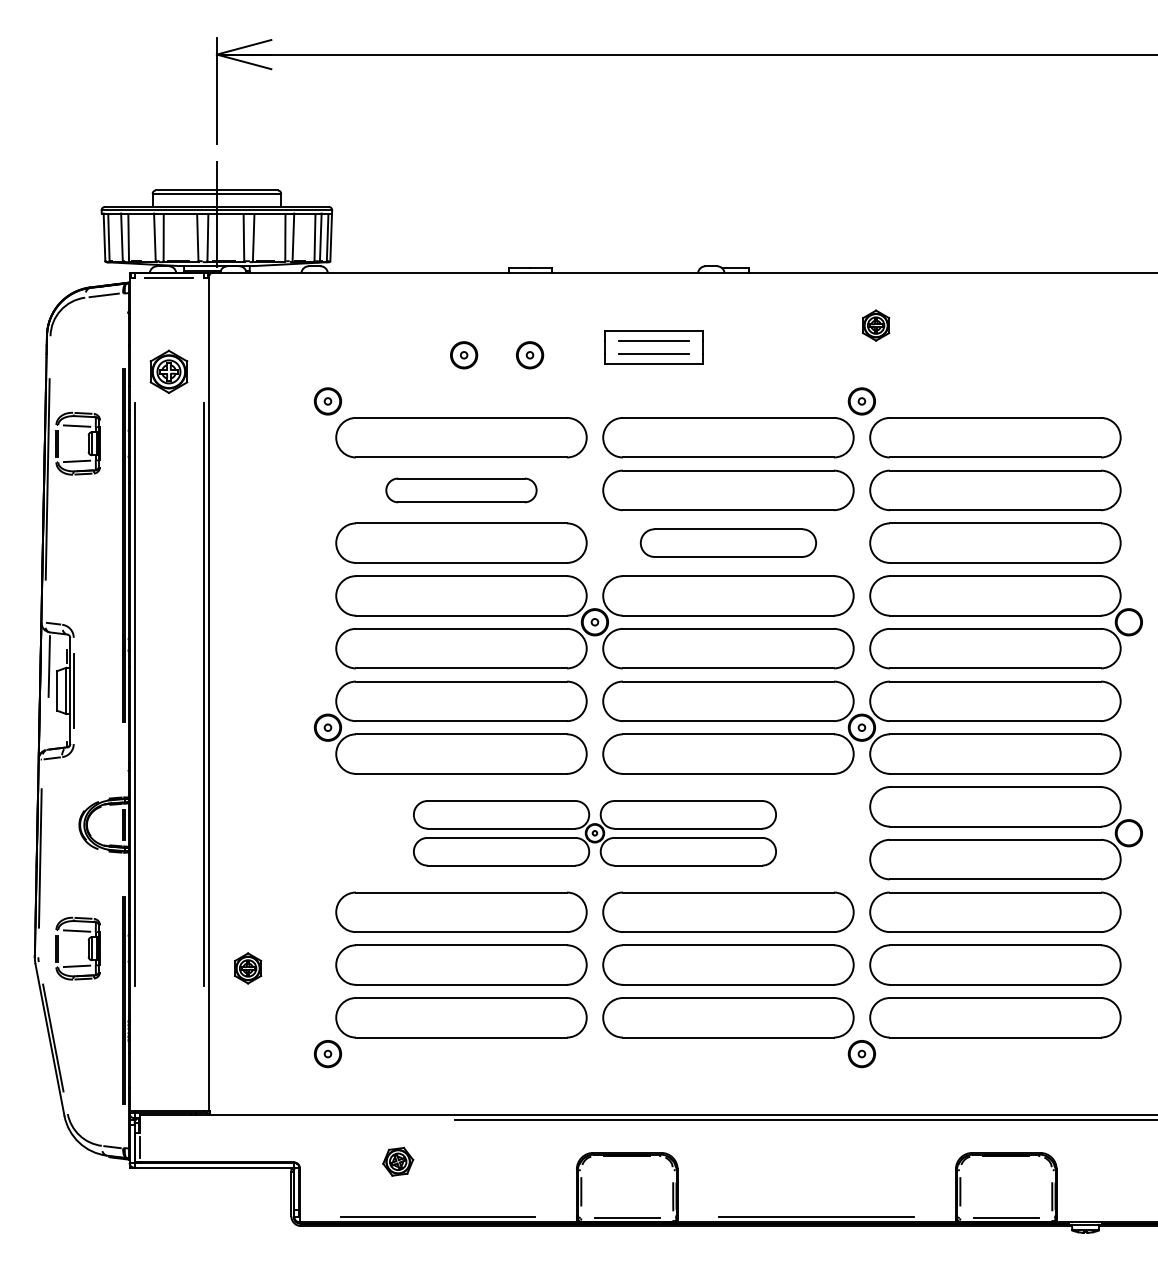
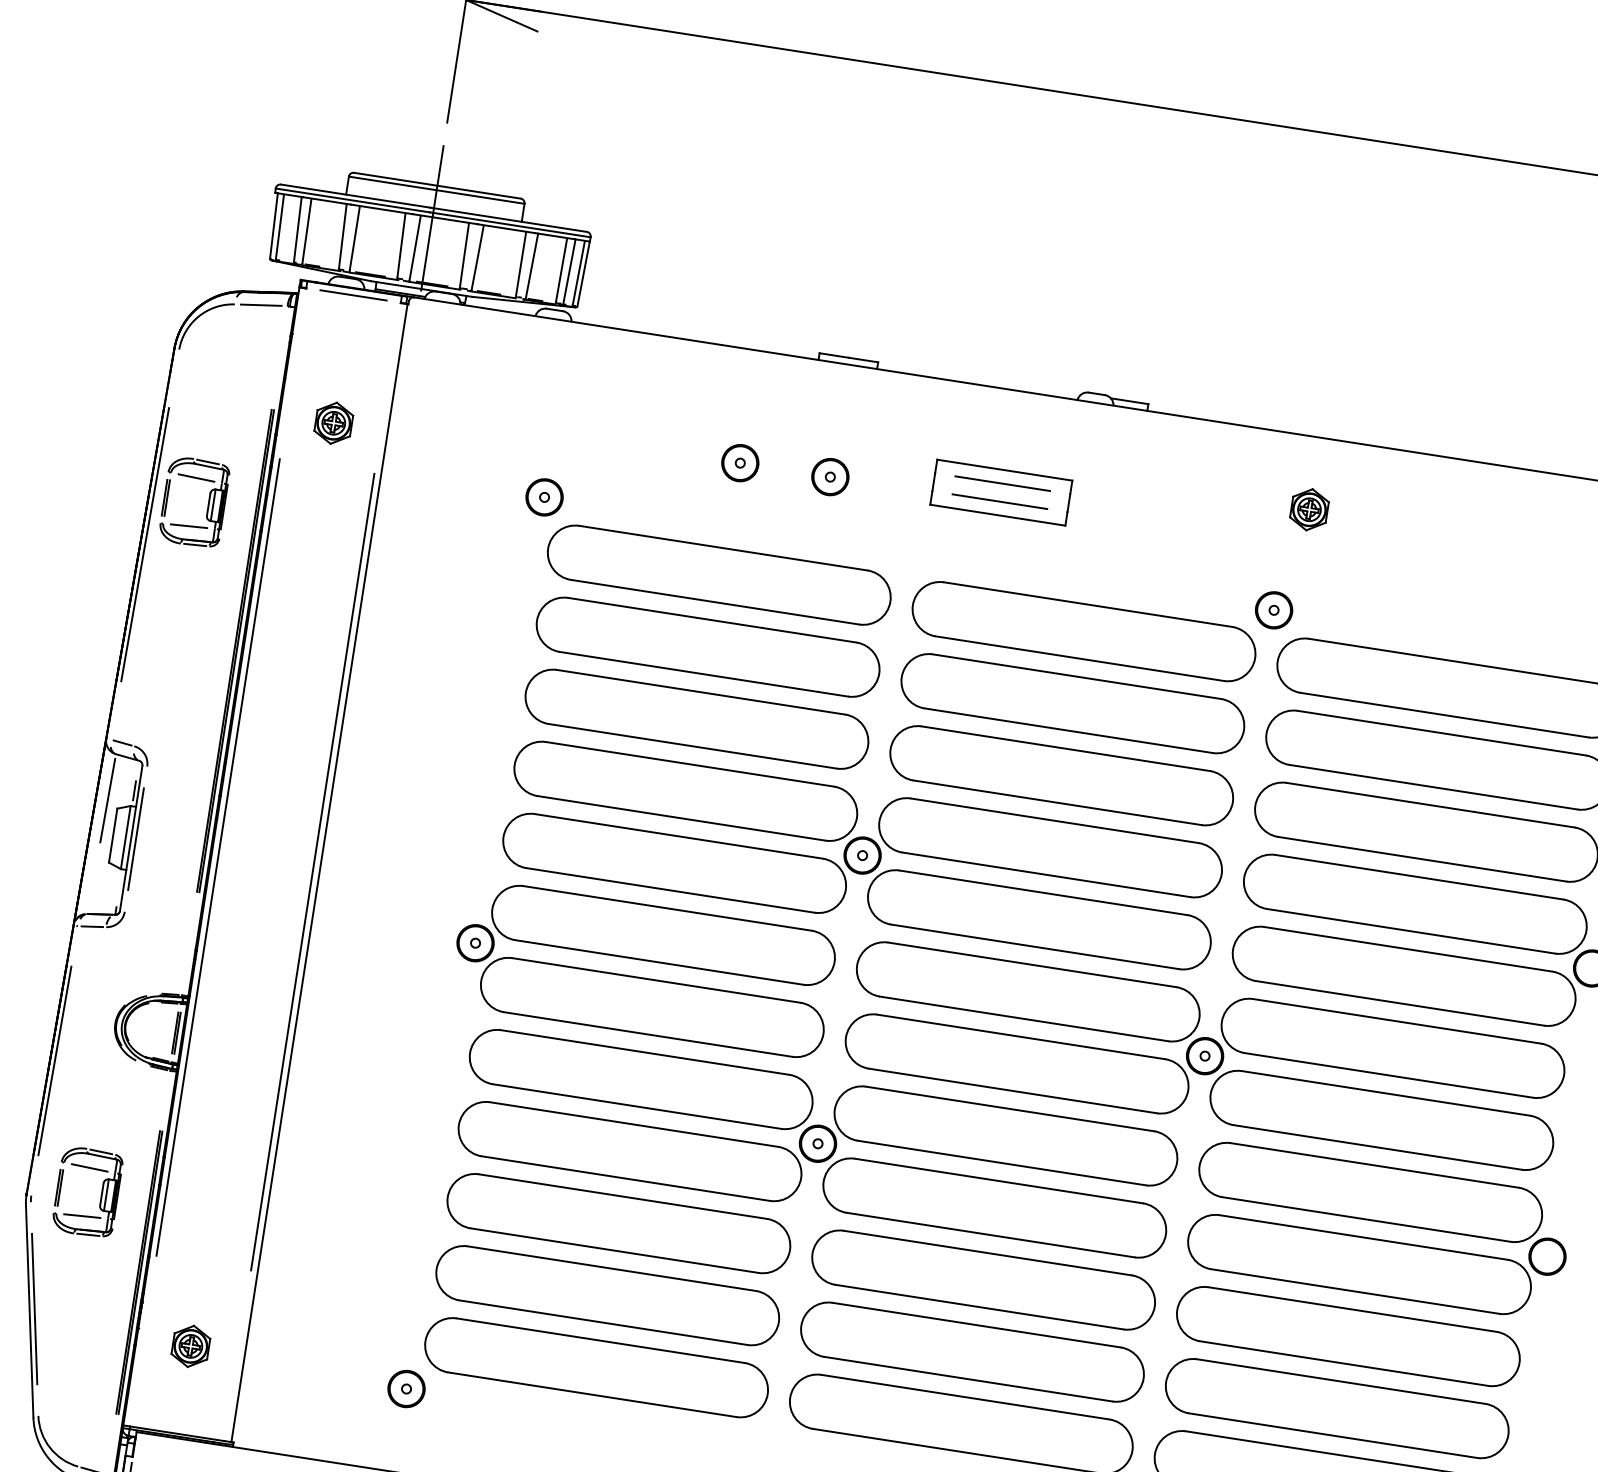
part: (169, 371) -> (334, 422), size x0.71
part: (461, 490) -> (708, 647), size x1.67
part: (728, 542) -> (1061, 774), size x1.43
part: (594, 833) -> (817, 1144), size x1.43
part: (248, 968) -> (191, 1346), moved

